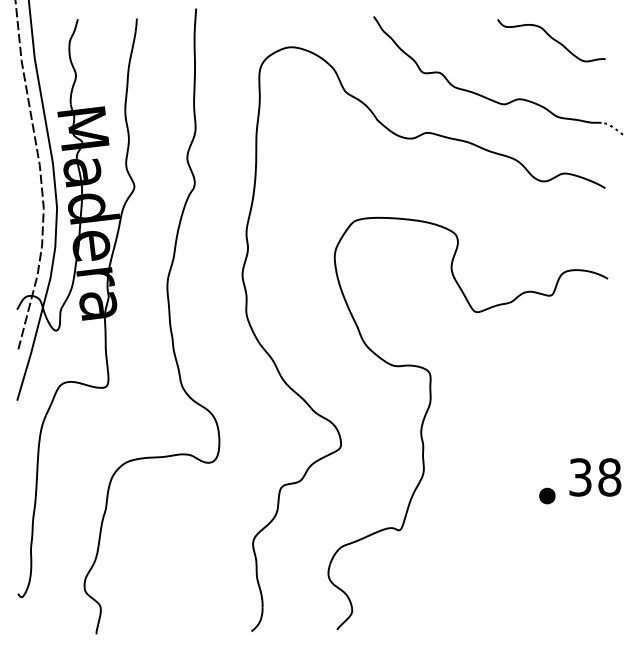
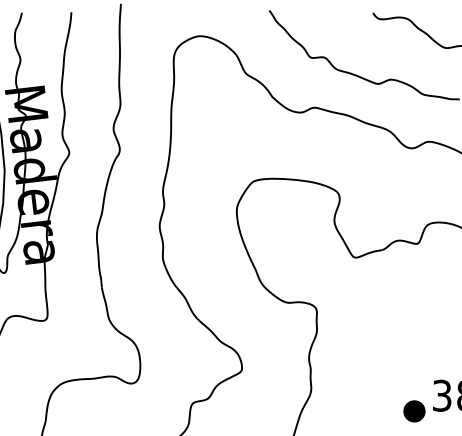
part: (547, 495) -> (414, 410), size x1.6

